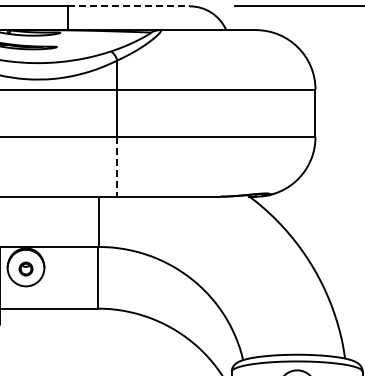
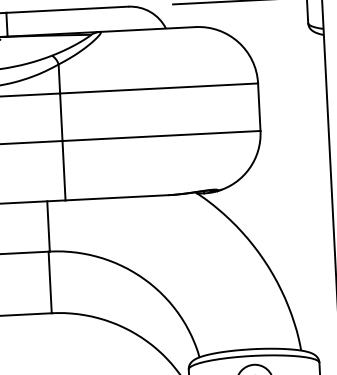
line: (129, 6) -> (68, 9), dashed -> solid
line: (117, 166) -> (64, 170), dashed -> solid

